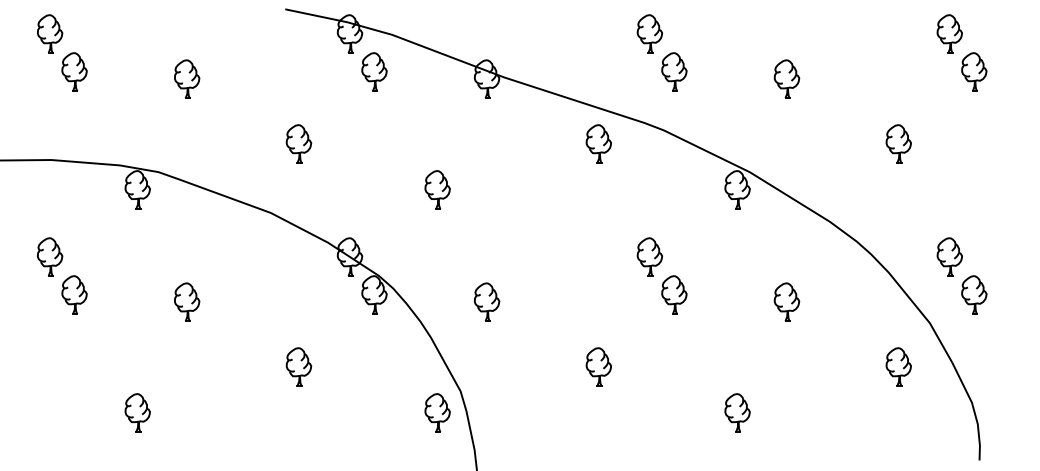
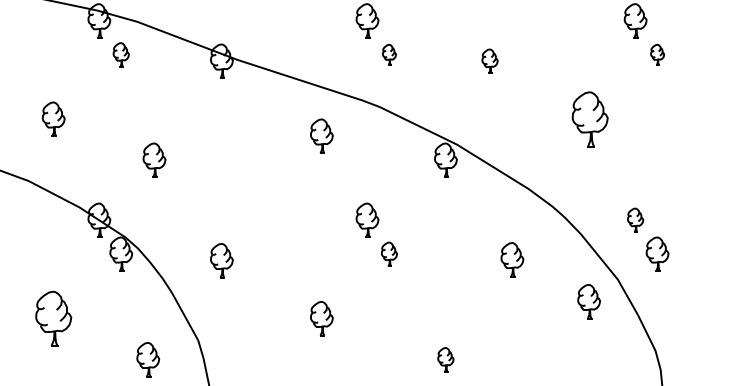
part: (374, 71) -> (121, 54), size x0.7
part: (674, 71) -> (389, 54), size x0.6
part: (974, 71) -> (657, 54), size x0.6
part: (786, 78) -> (489, 60), size x0.7
part: (598, 143) -> (321, 135), moved
part: (898, 143) -> (589, 118), size x1.6
part: (437, 189) -> (154, 160), moved
part: (949, 256) -> (635, 219), size x0.7
part: (674, 294) -> (389, 253), size x0.7
part: (786, 301) -> (511, 259), moved
part: (298, 366) -> (53, 318), size x1.6
part: (898, 366) -> (588, 301), moved
part: (437, 412) -> (148, 359), moved
part: (737, 412) -> (445, 359), size x0.7

